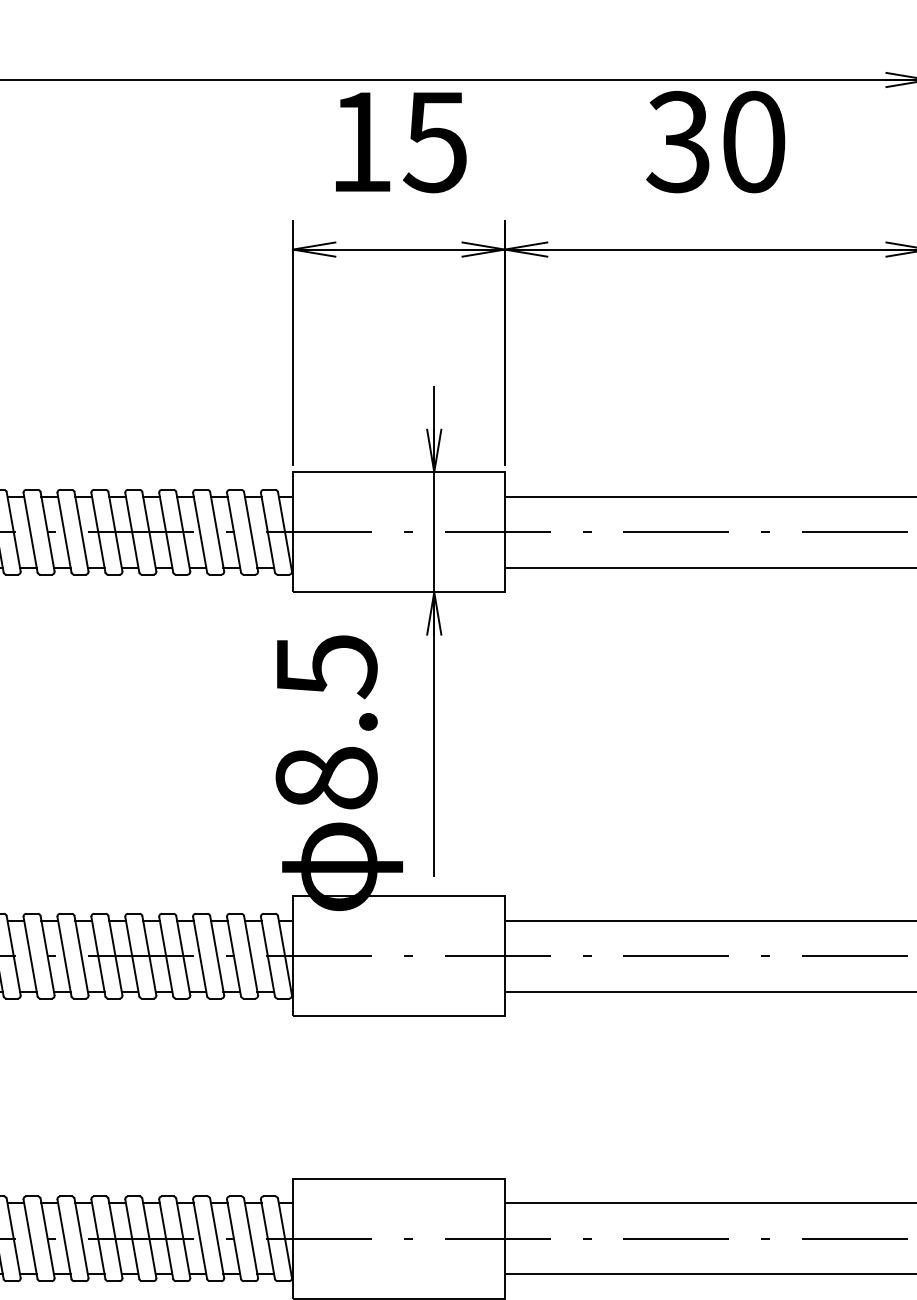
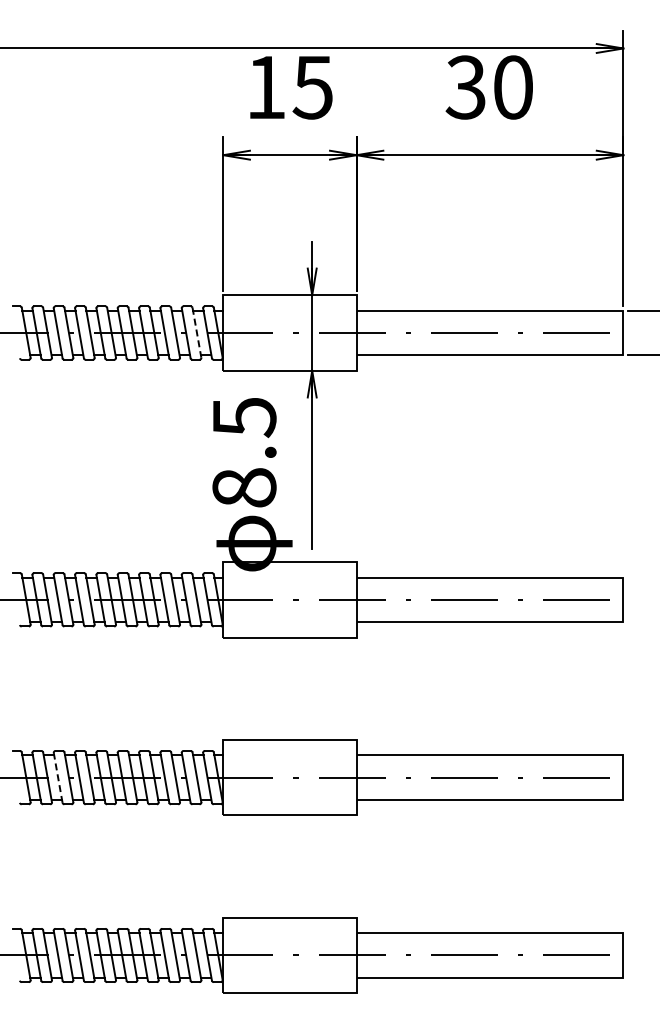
line: (251, 532) -> (197, 333), solid -> dashed
line: (31, 1238) -> (58, 777), solid -> dashed

